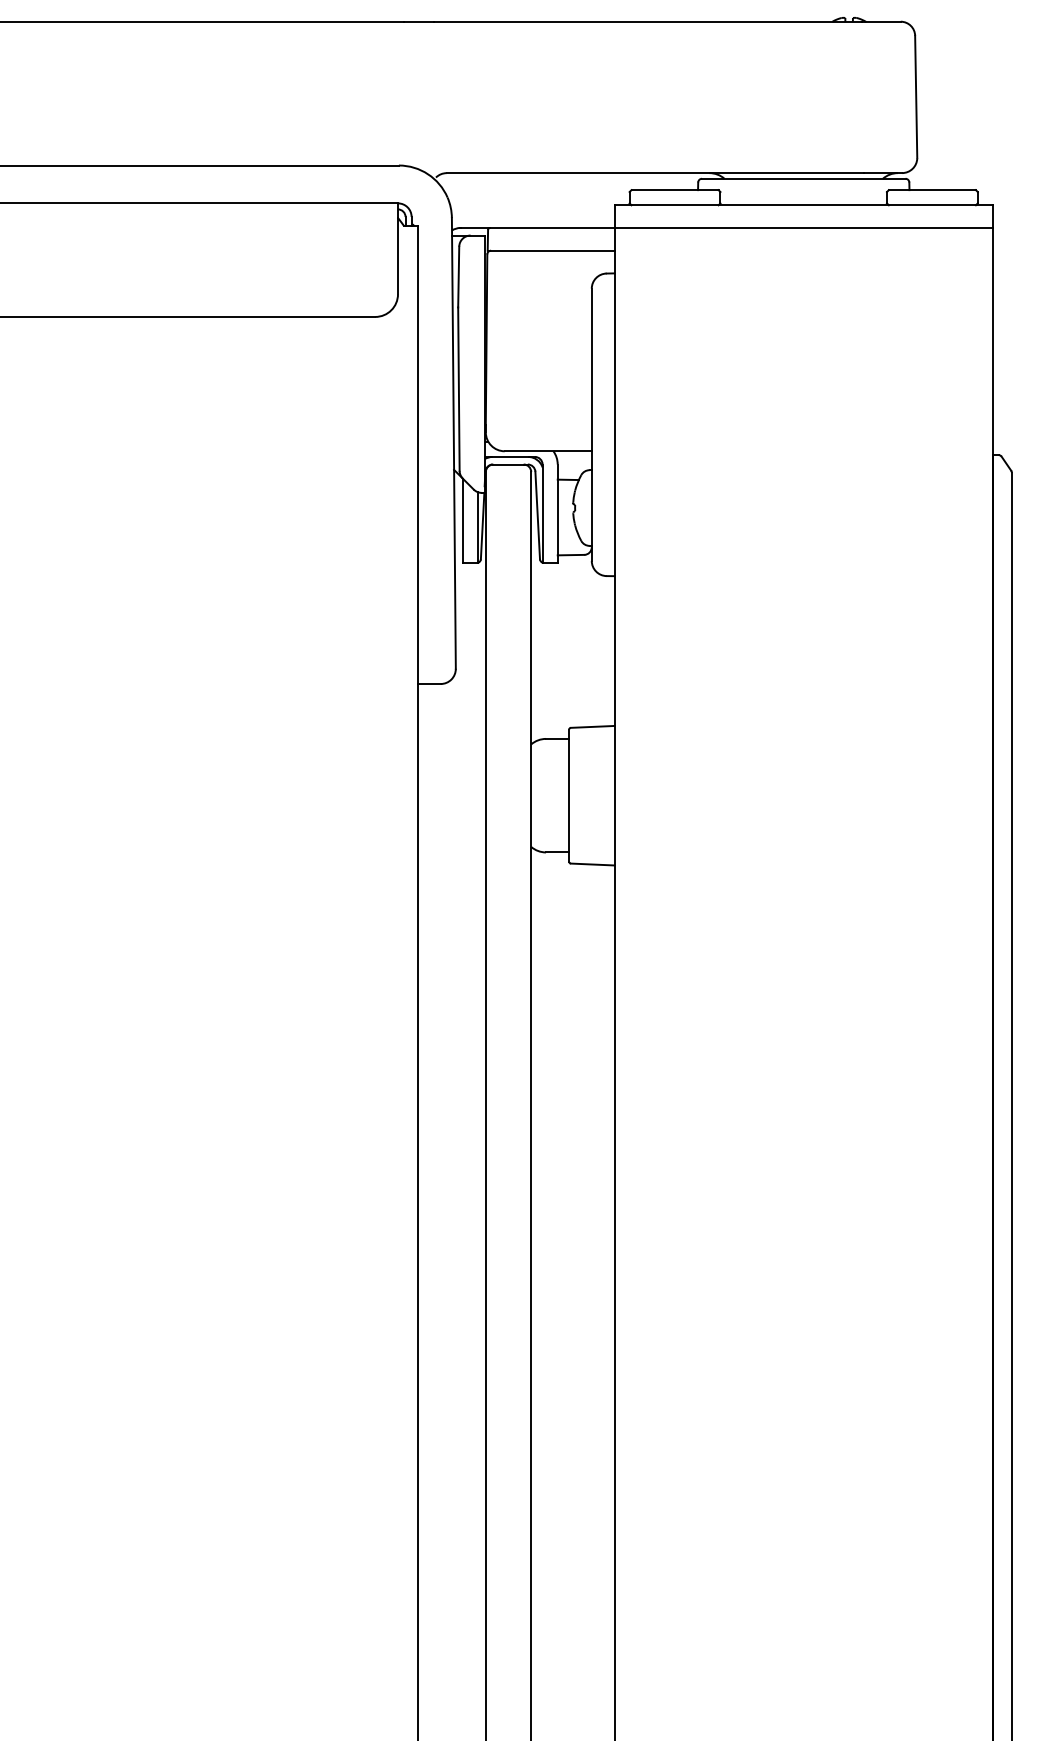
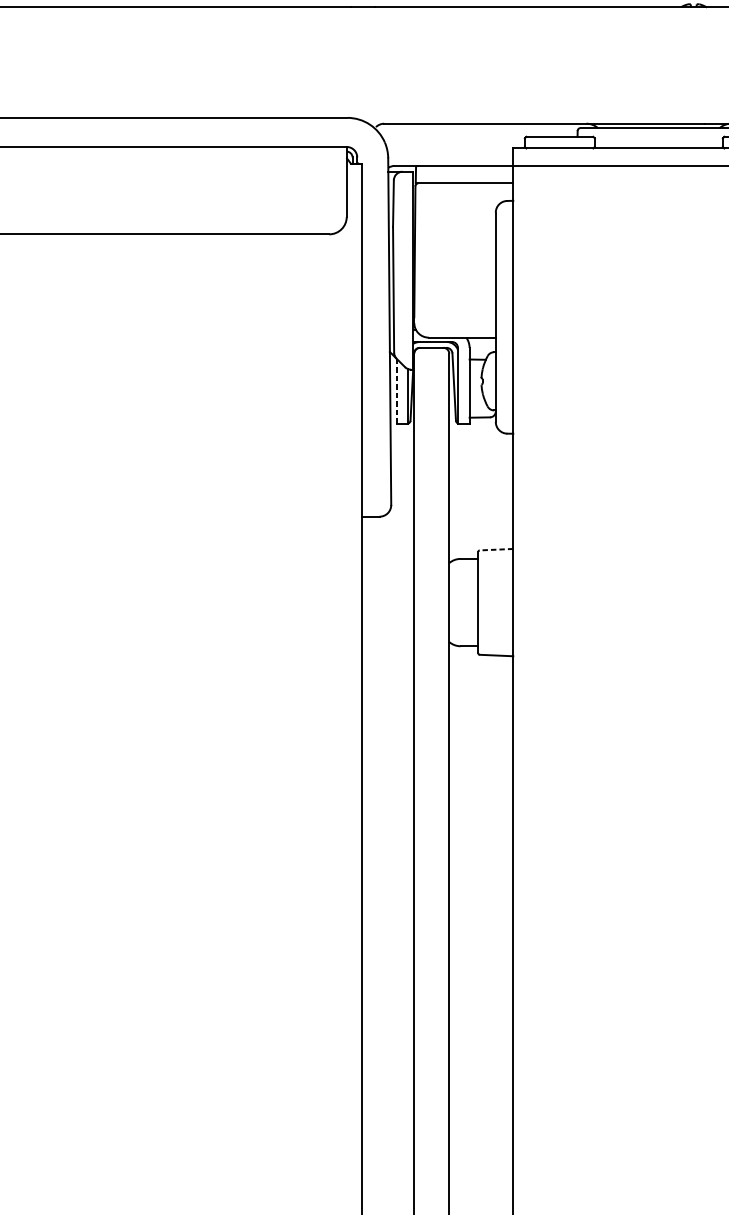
line: (463, 520) -> (397, 390), solid -> dashed
line: (592, 726) -> (496, 549), solid -> dashed

